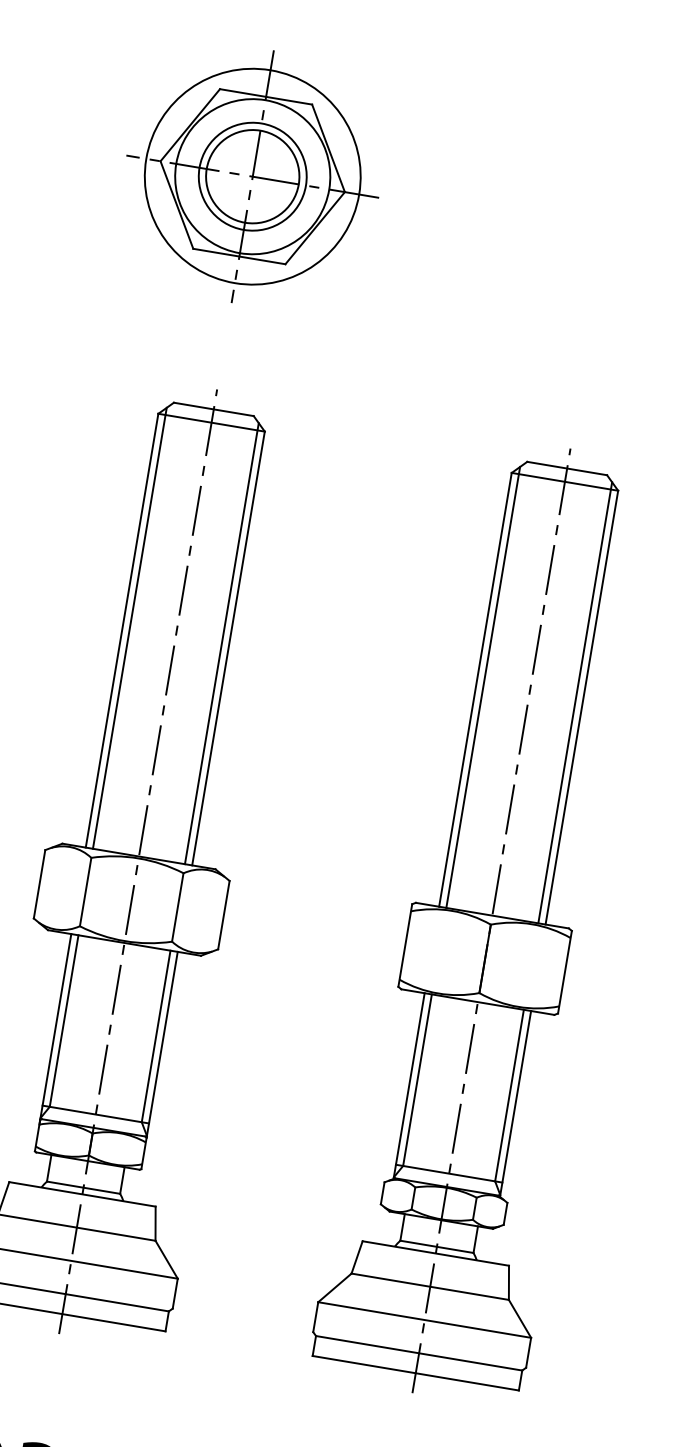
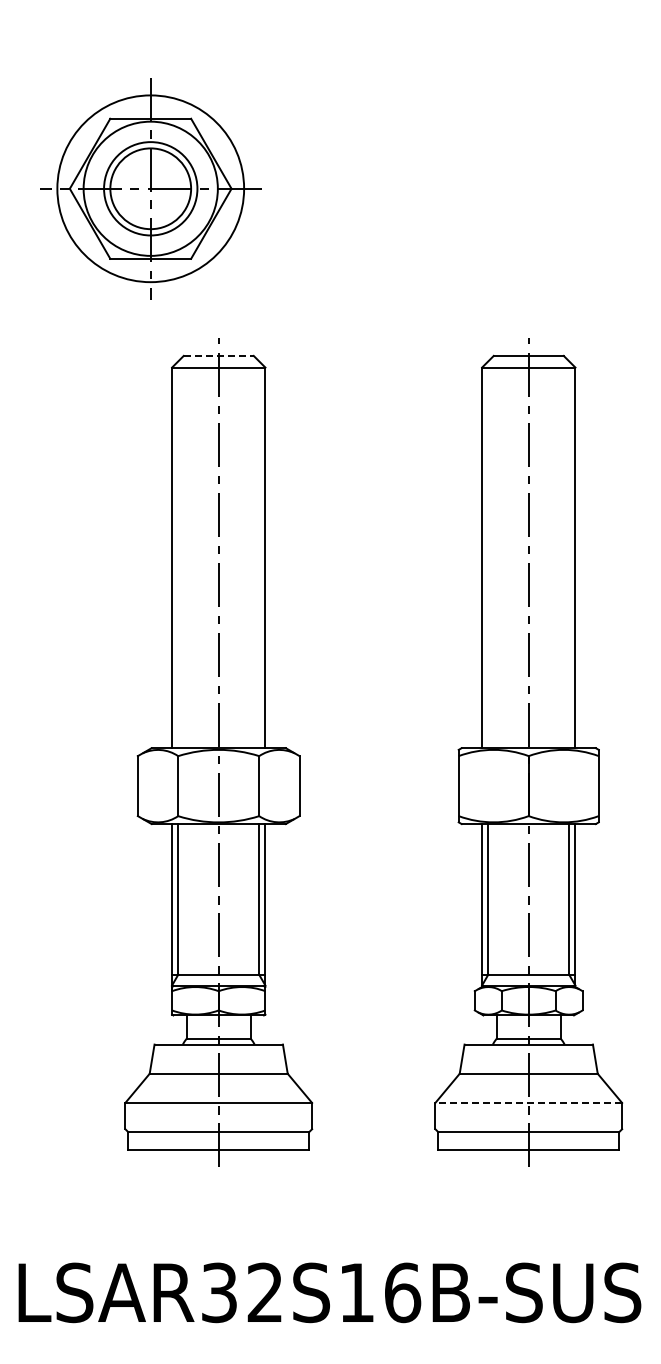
part: (252, 176) -> (150, 188), moved
line: (214, 409) -> (219, 355), solid -> dashed
line: (130, 628) -> (178, 554), removed
line: (222, 643) -> (259, 554), removed
line: (483, 687) -> (488, 554), removed
line: (575, 702) -> (569, 554), removed
line: (424, 1319) -> (528, 1102), solid -> dashed

